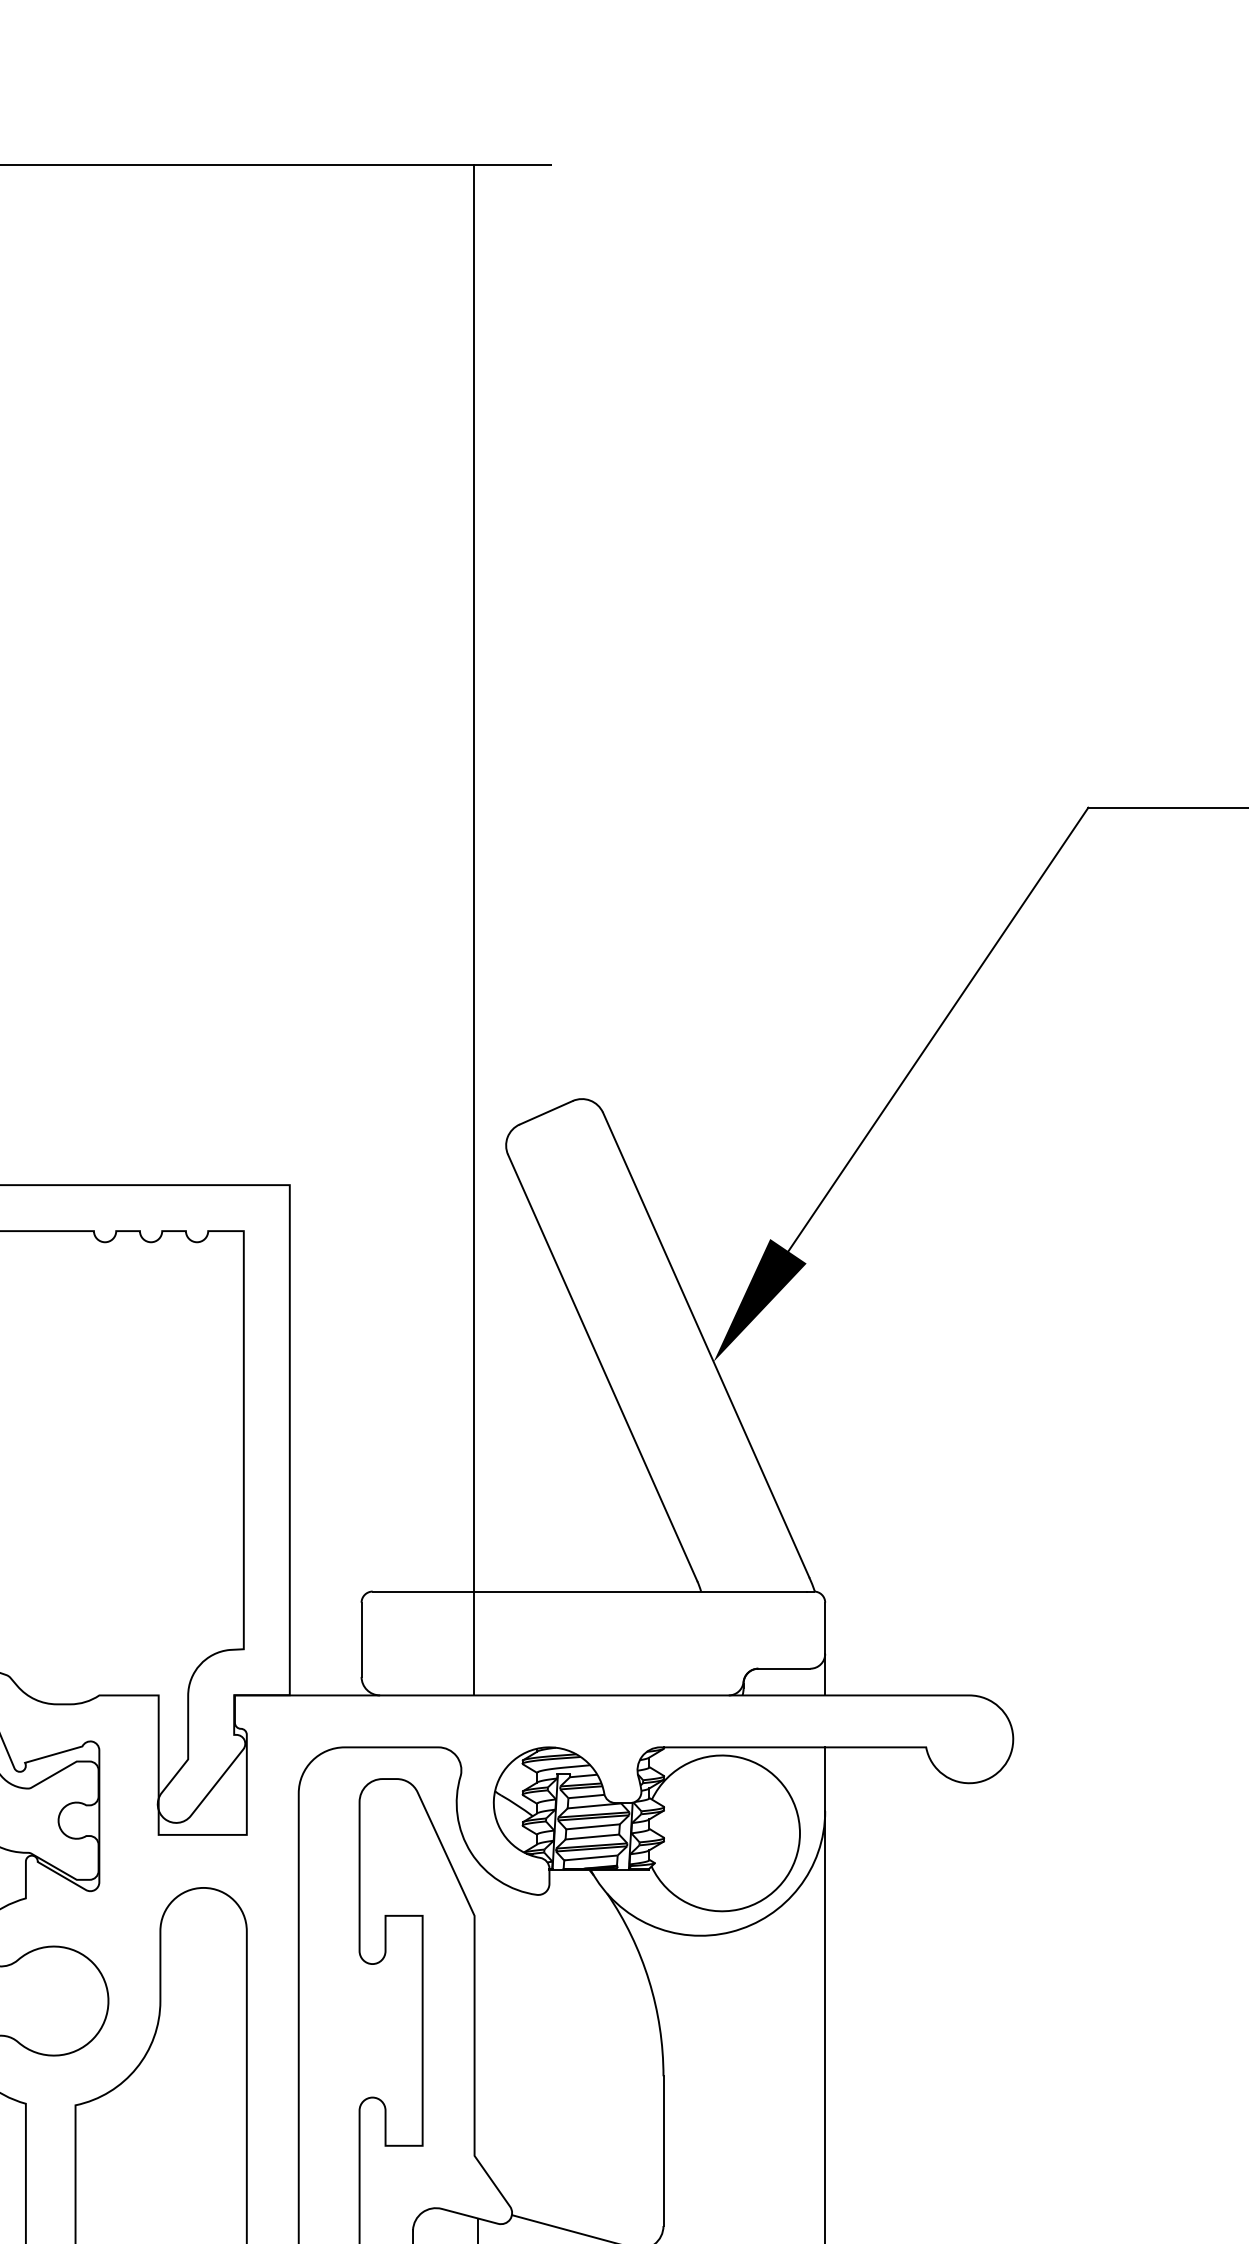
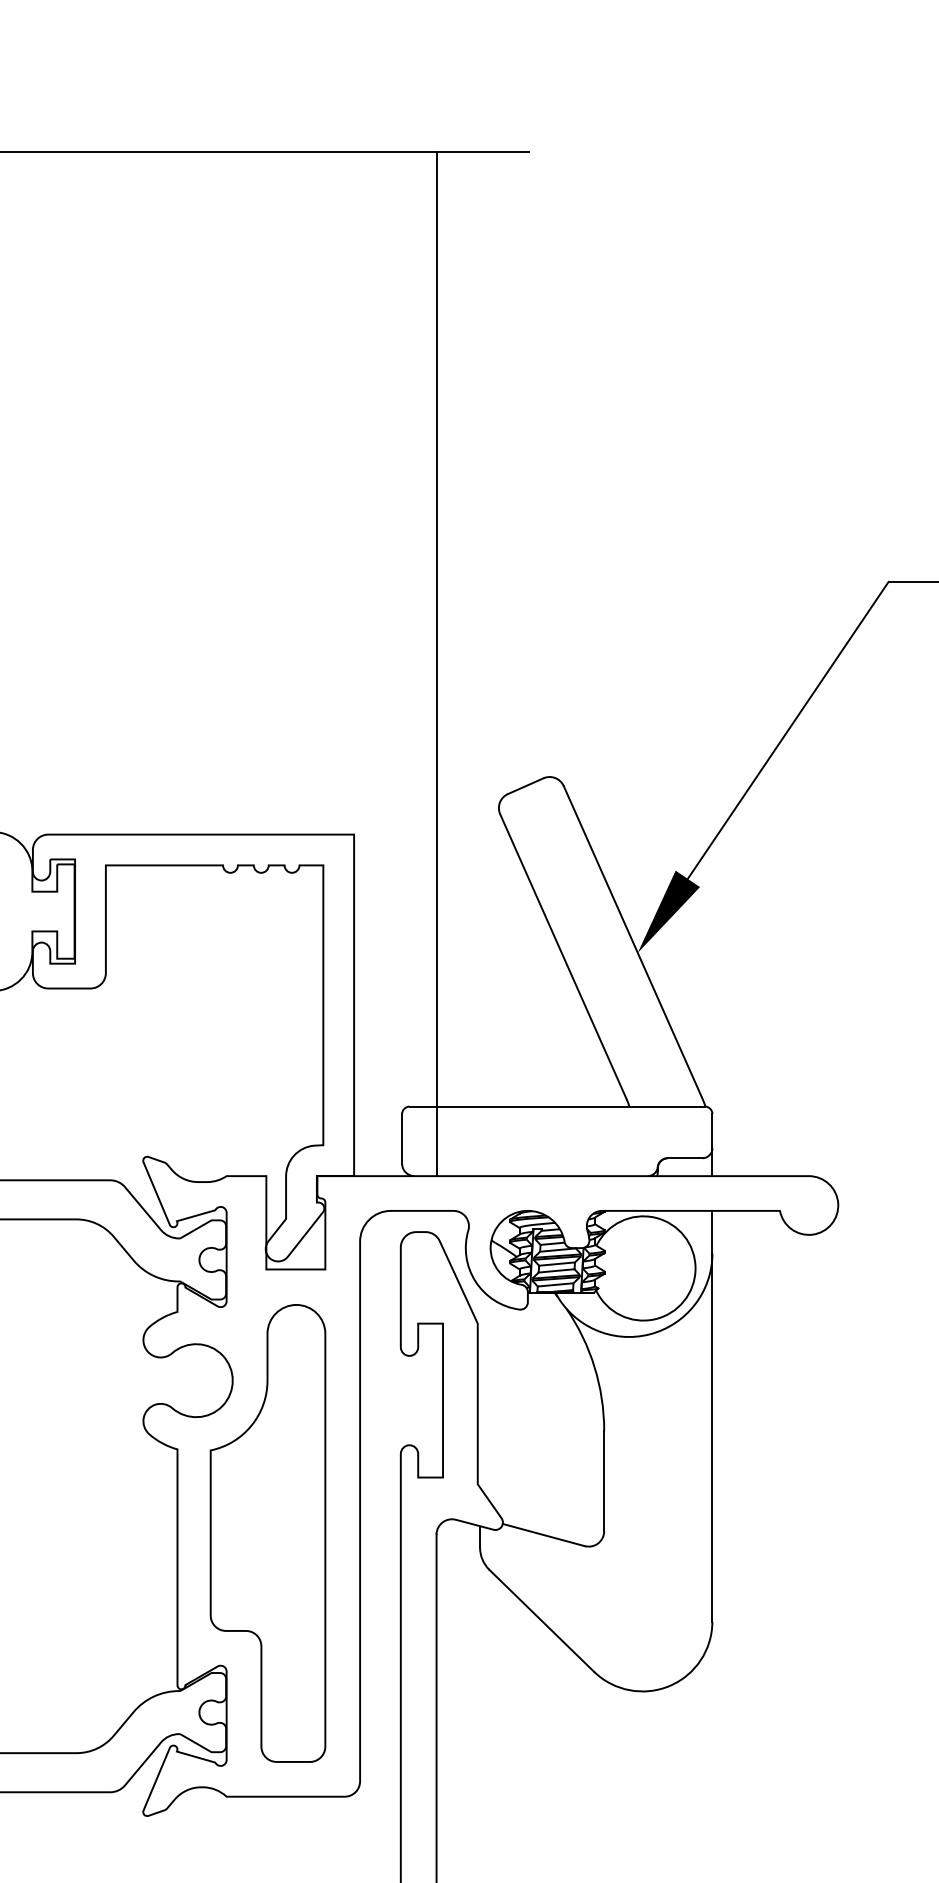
line: (474, 929) -> (436, 663), moved

